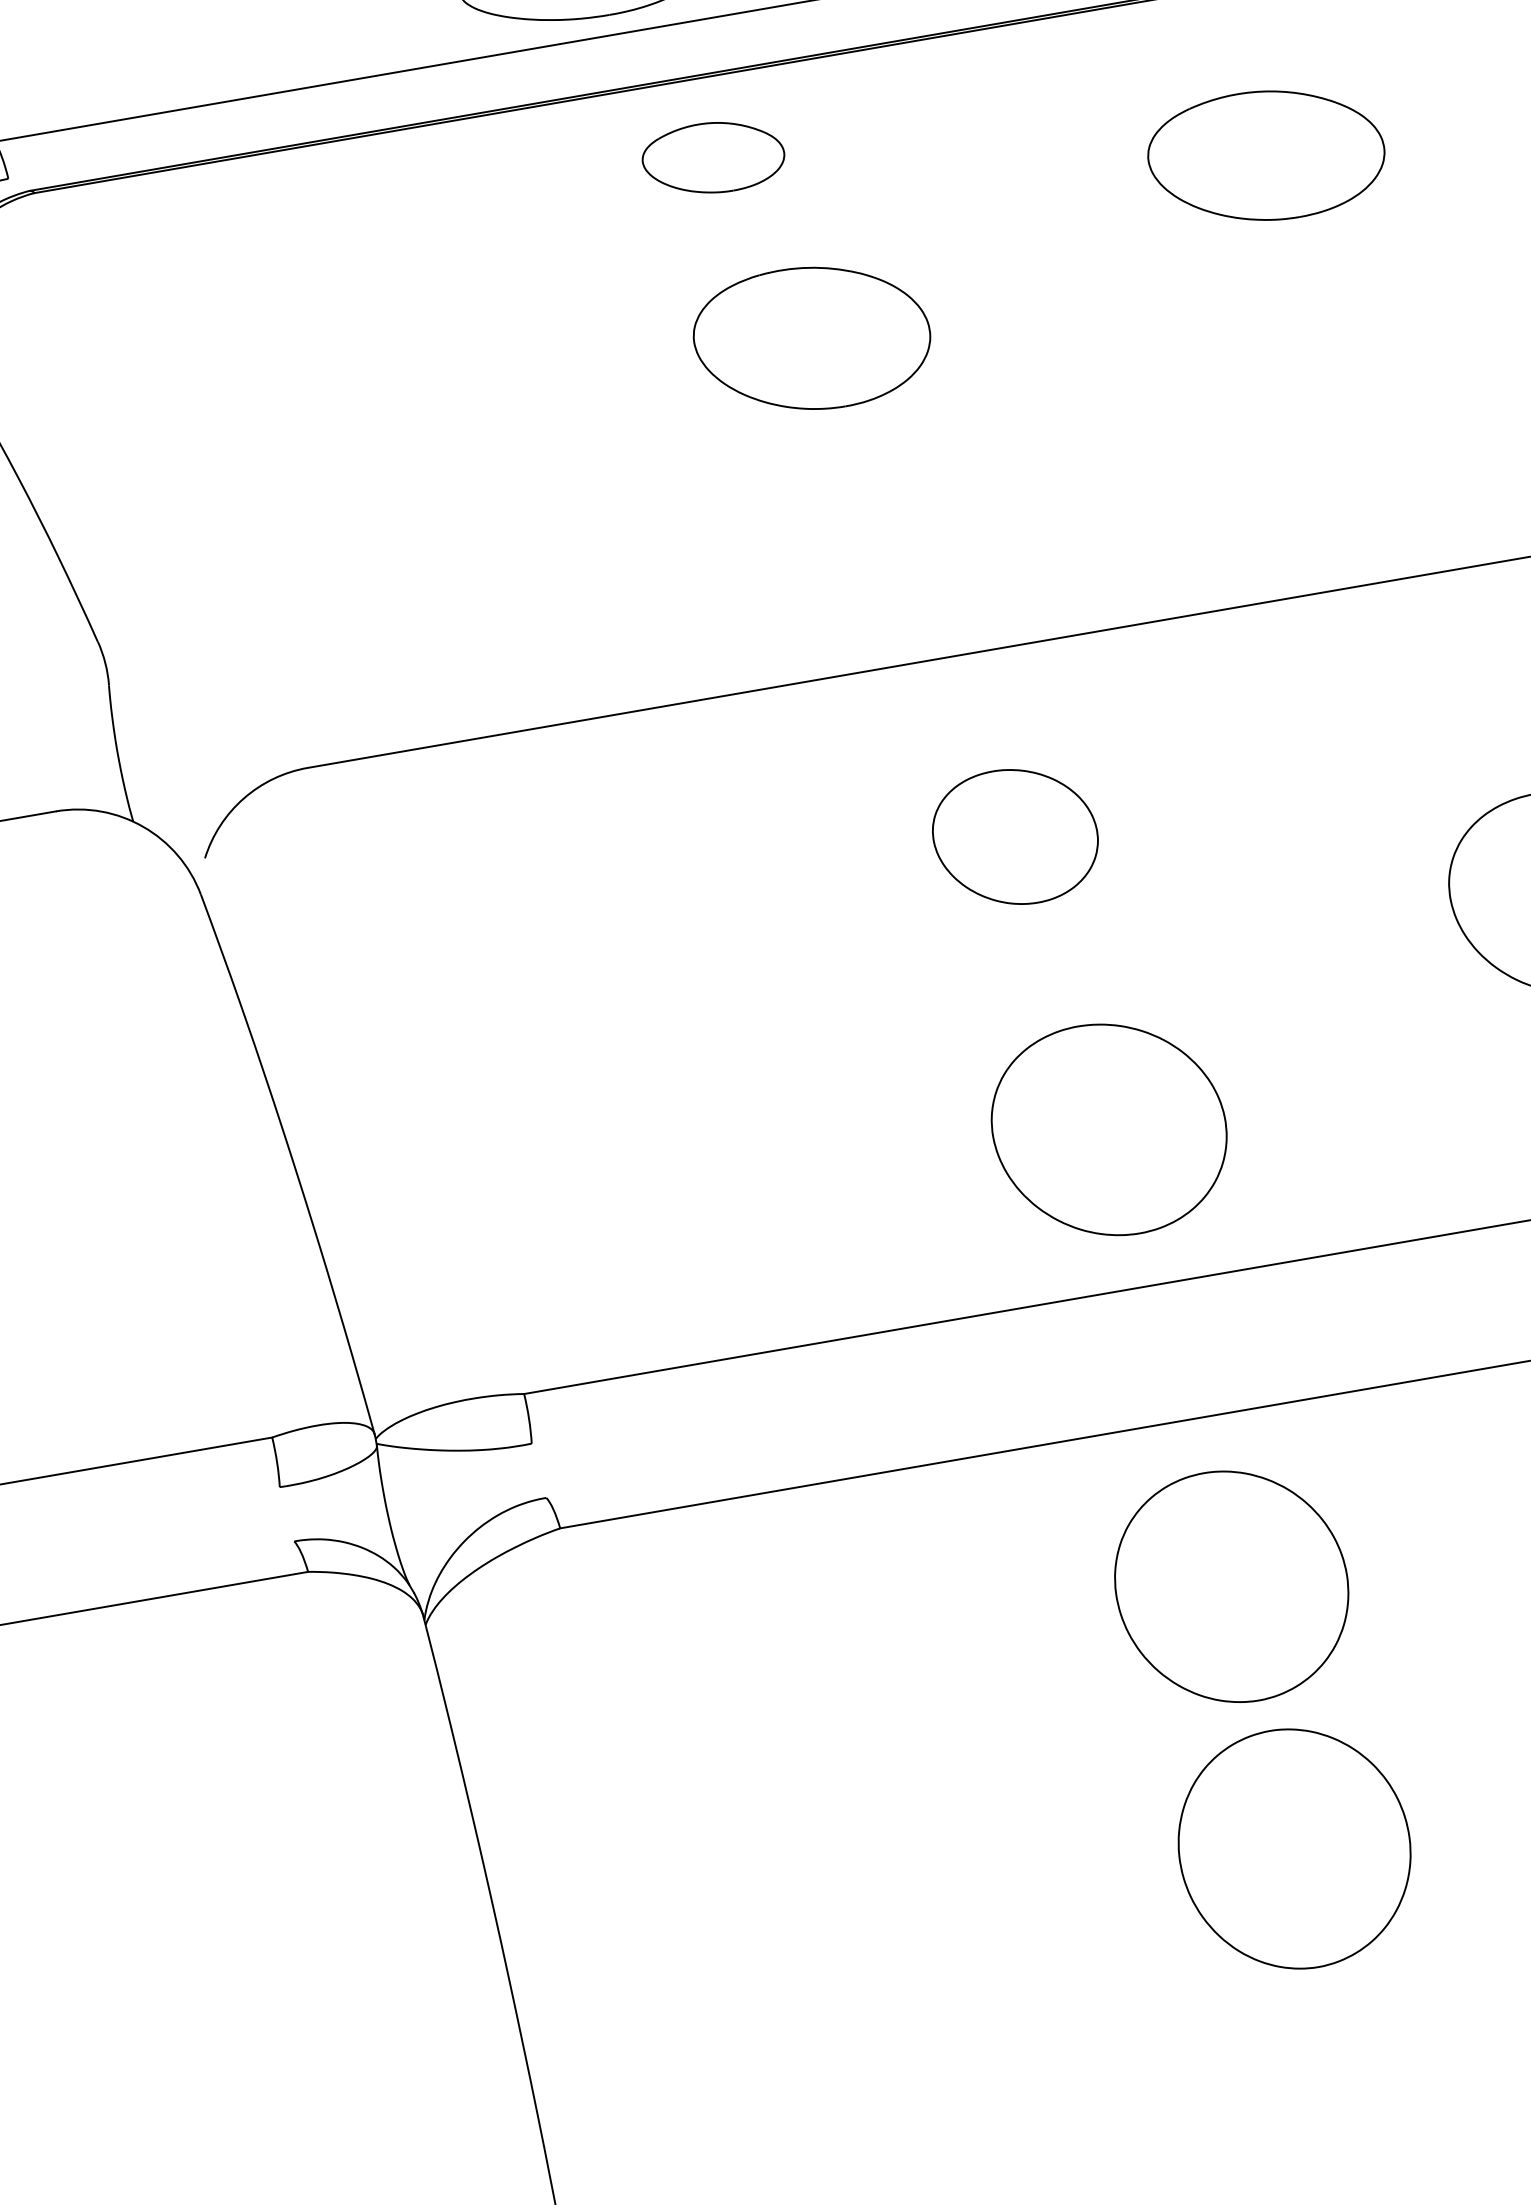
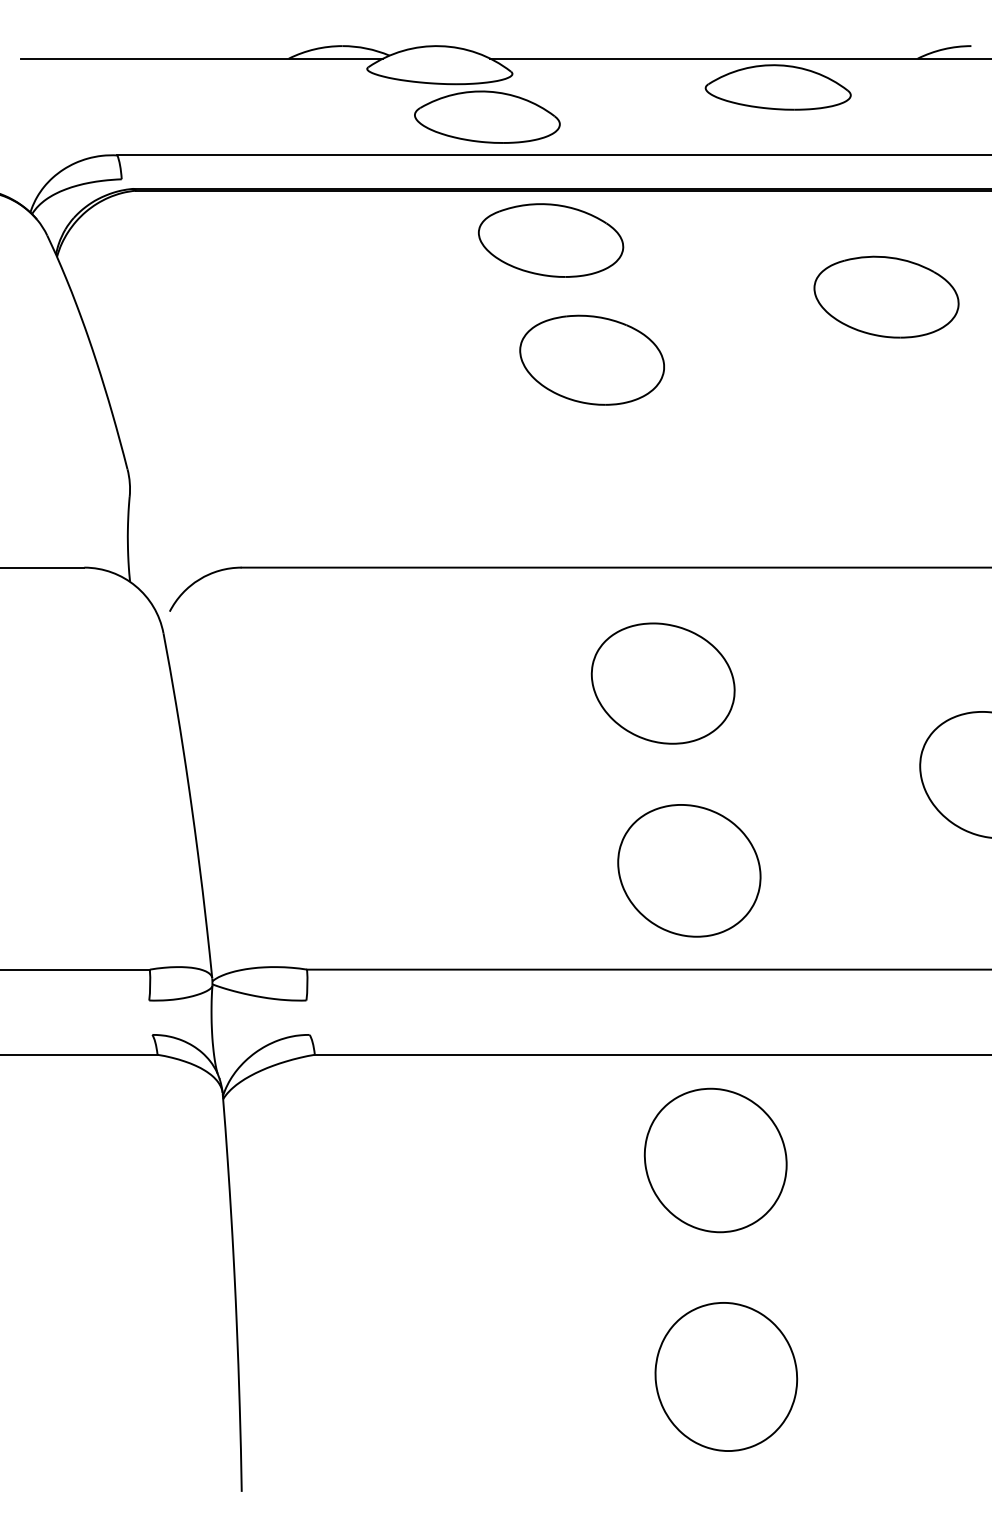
part: (714, 157) -> (551, 240), size x1.67
part: (1014, 837) -> (662, 683), size x1.43
part: (1294, 1848) -> (726, 1376), moved

